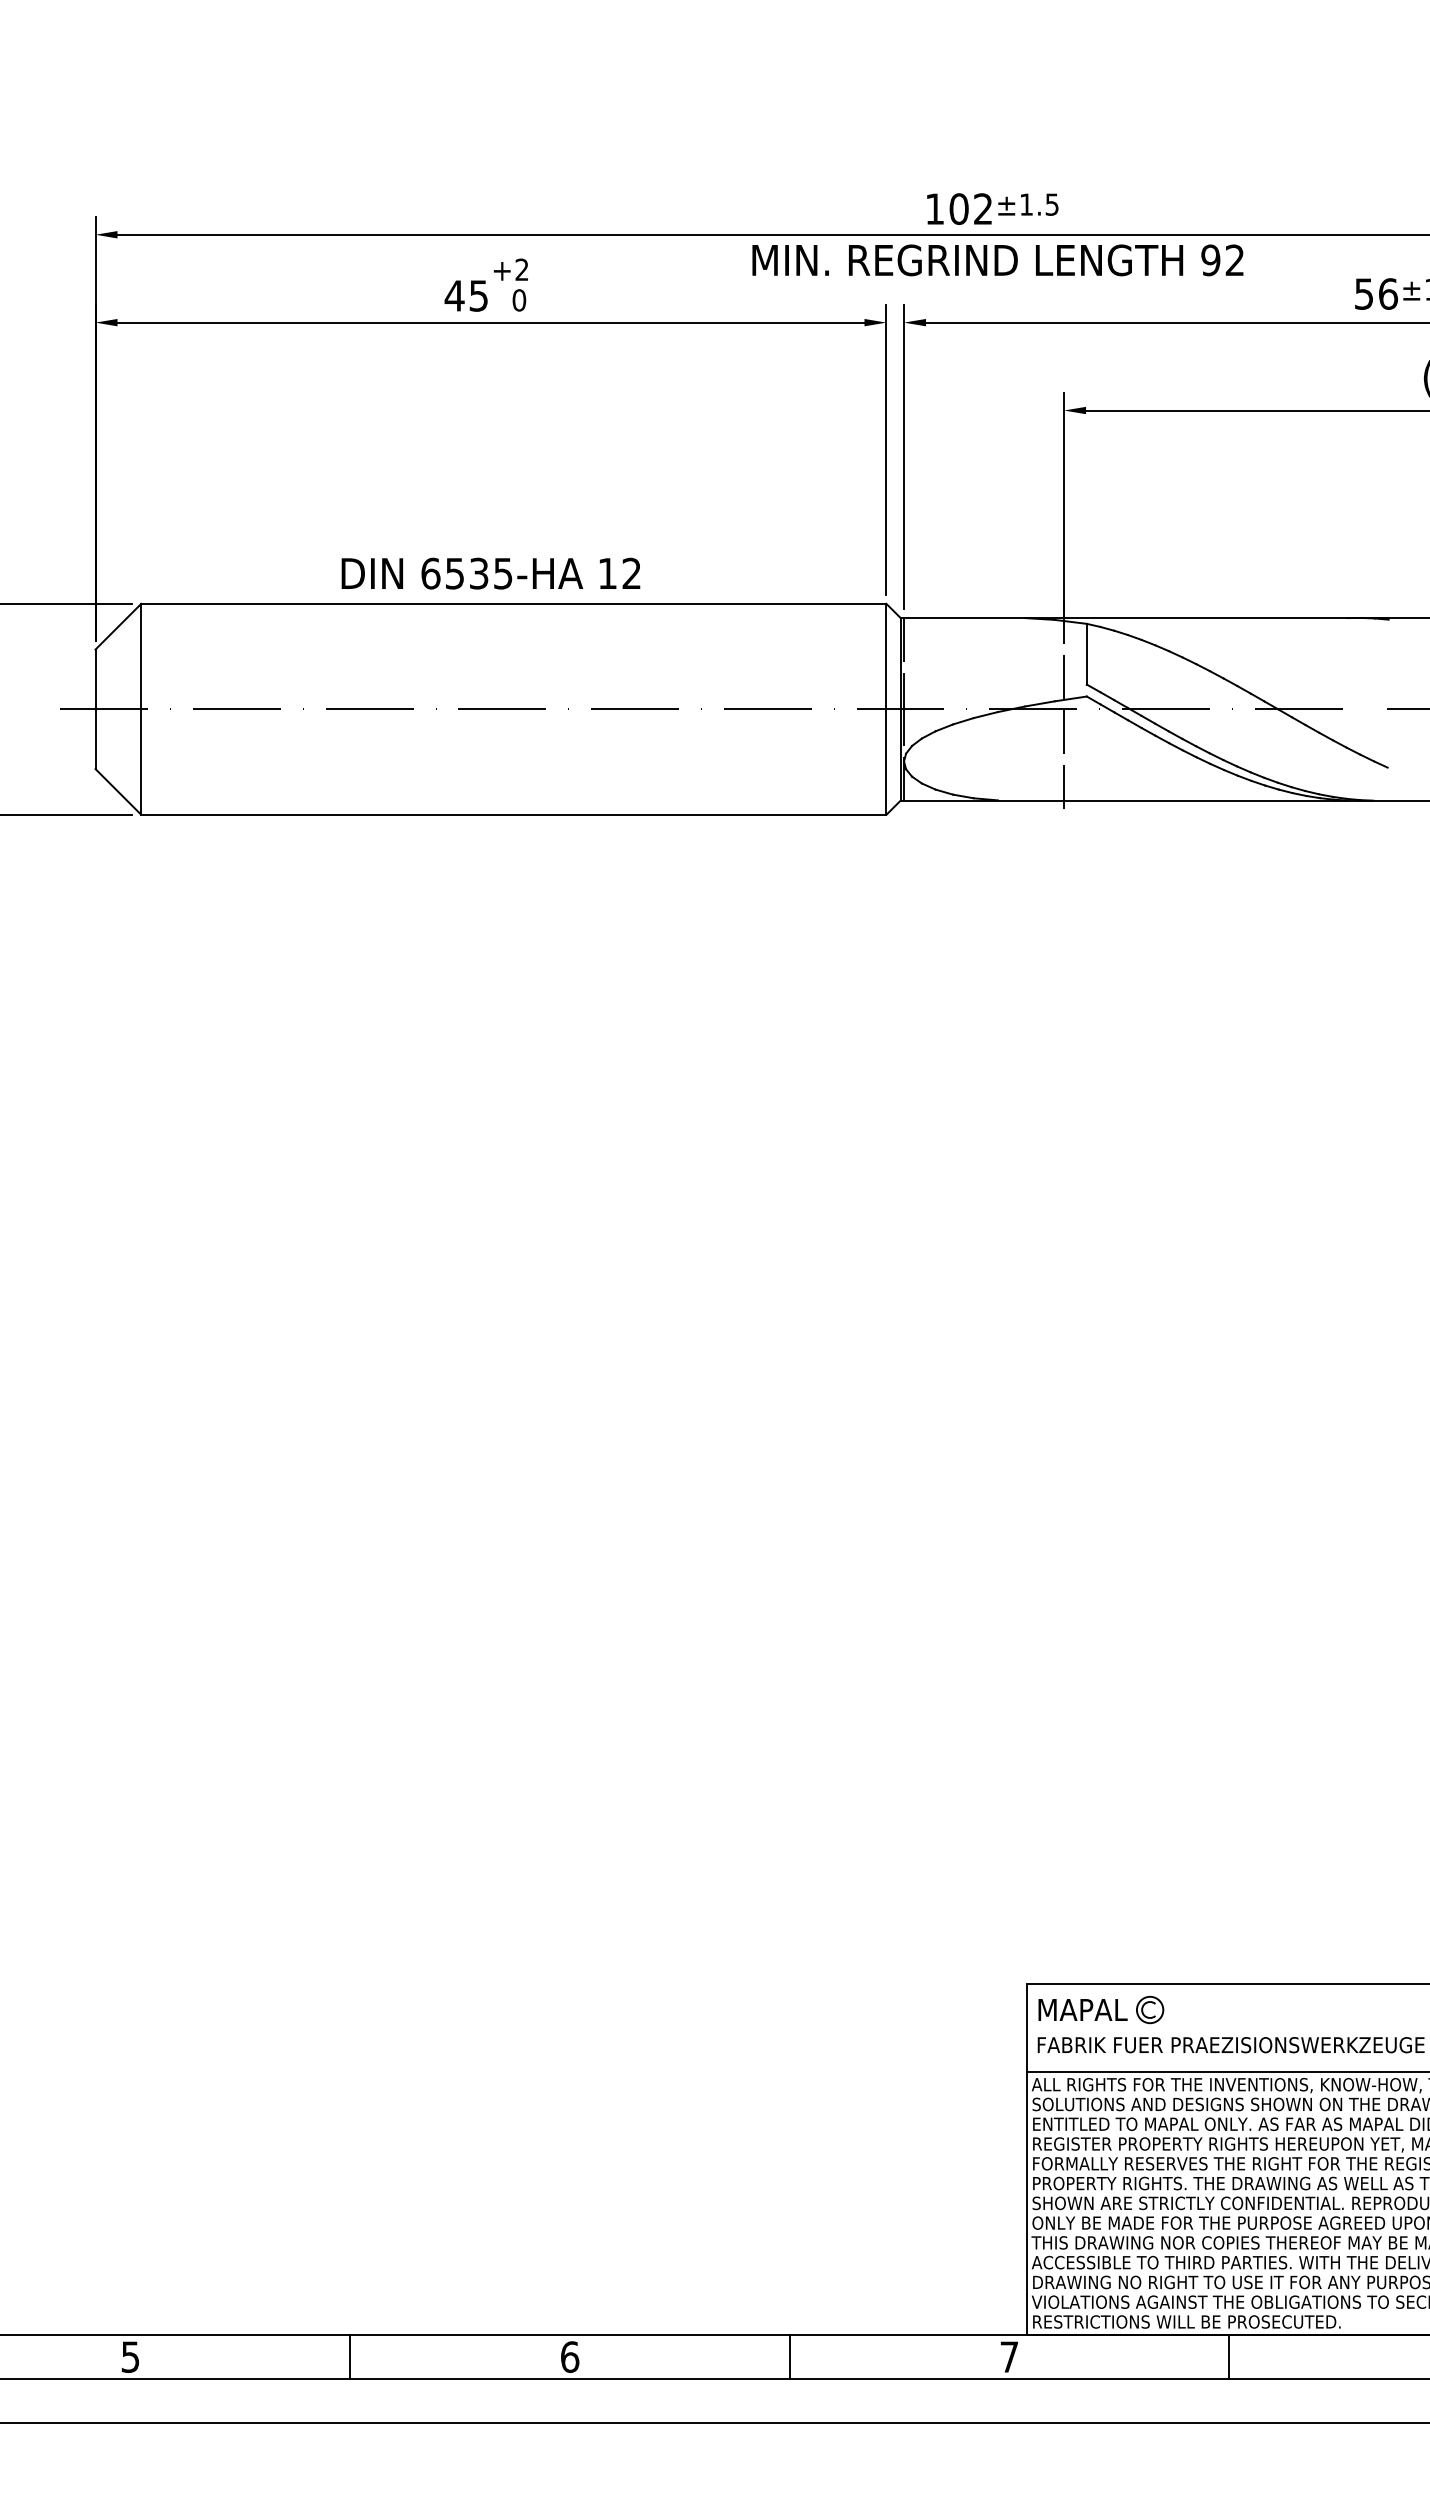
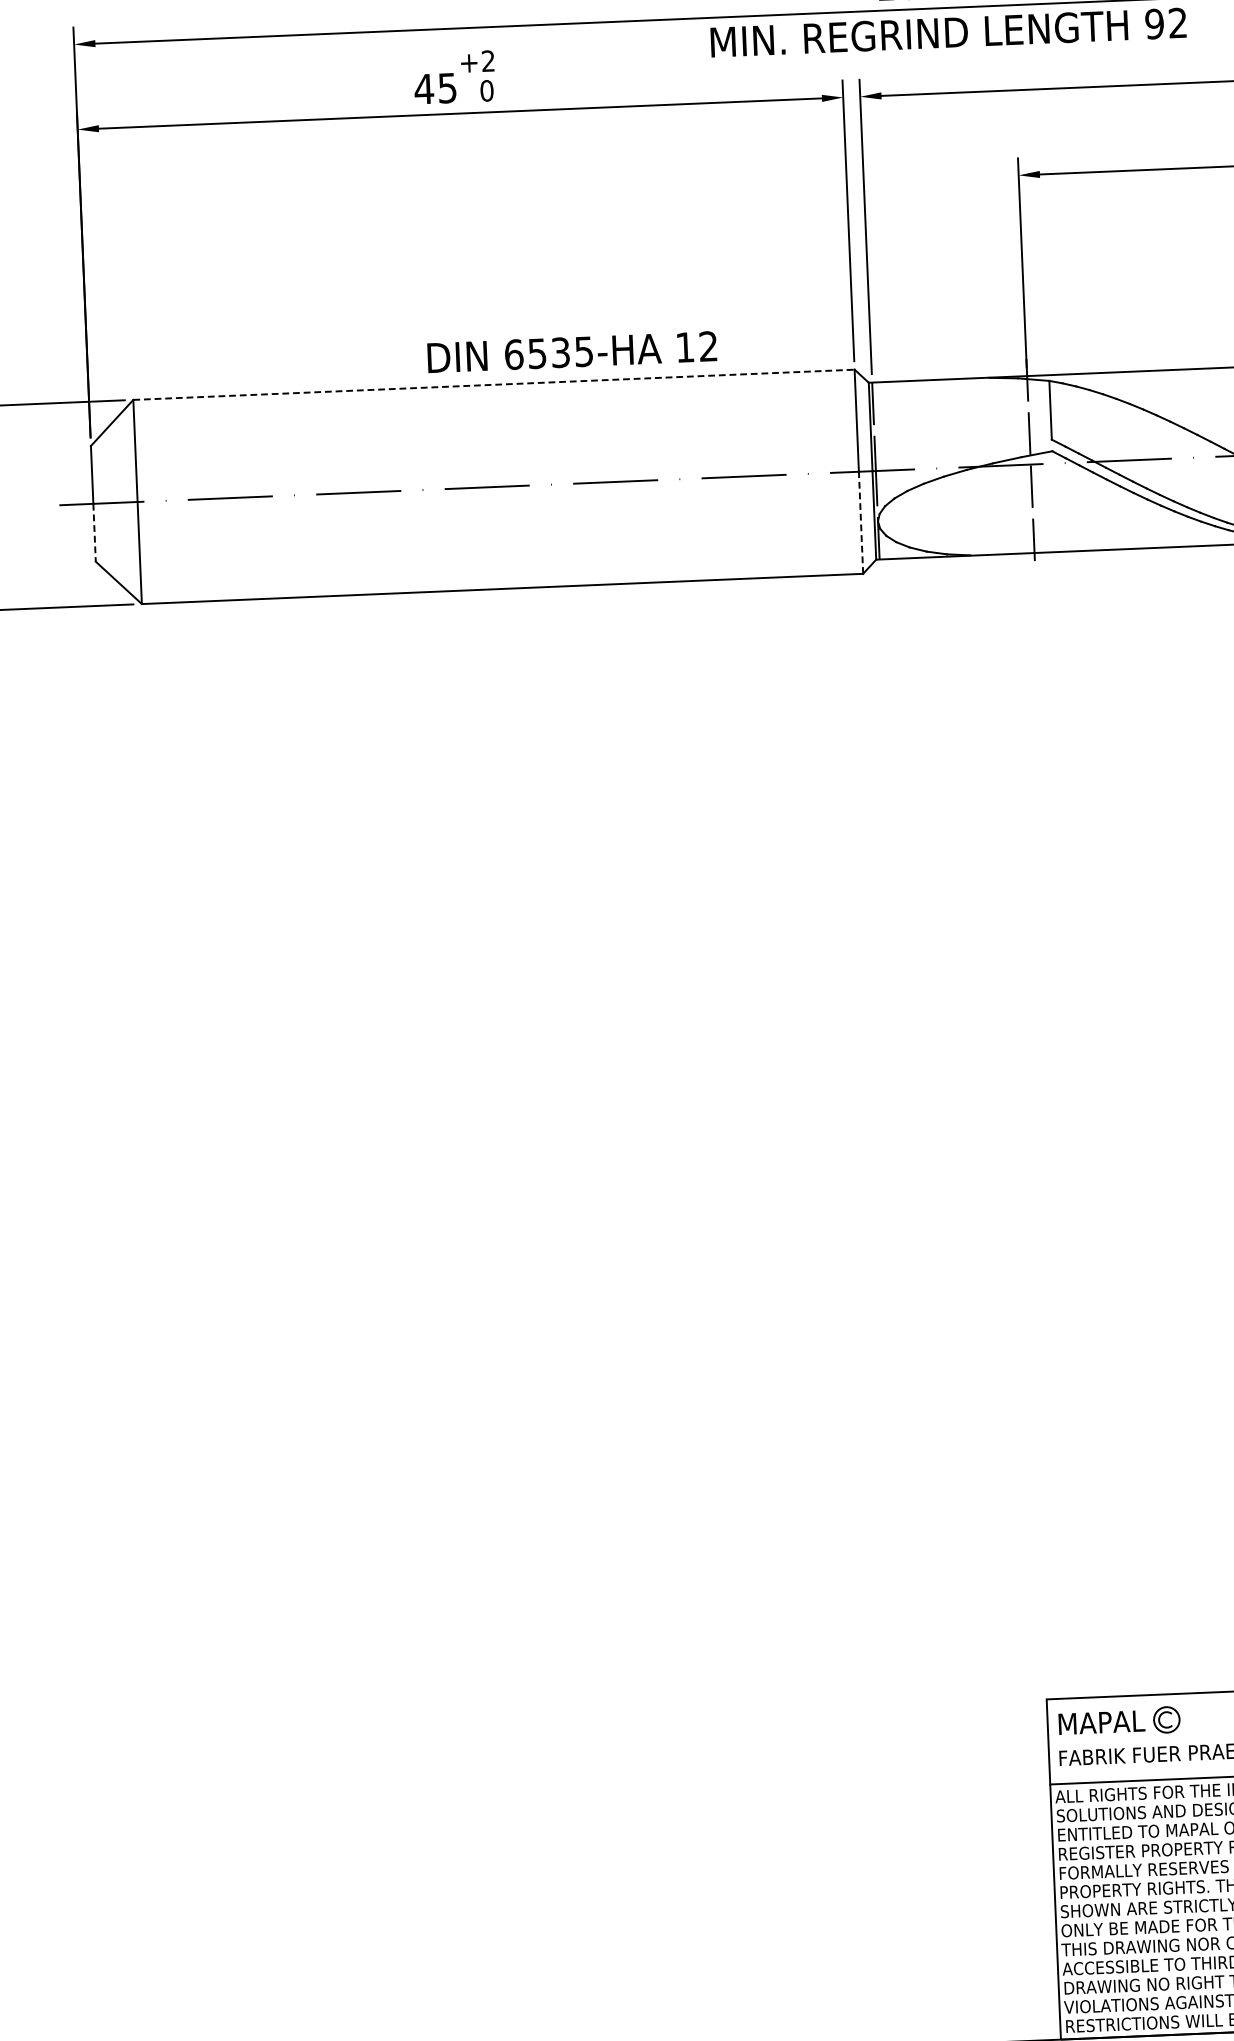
text: (490, 573) -> (571, 352), moved
line: (513, 603) -> (493, 384), solid -> dashed
line: (95, 739) -> (94, 533), solid -> dashed
line: (886, 762) -> (861, 523), solid -> dashed

